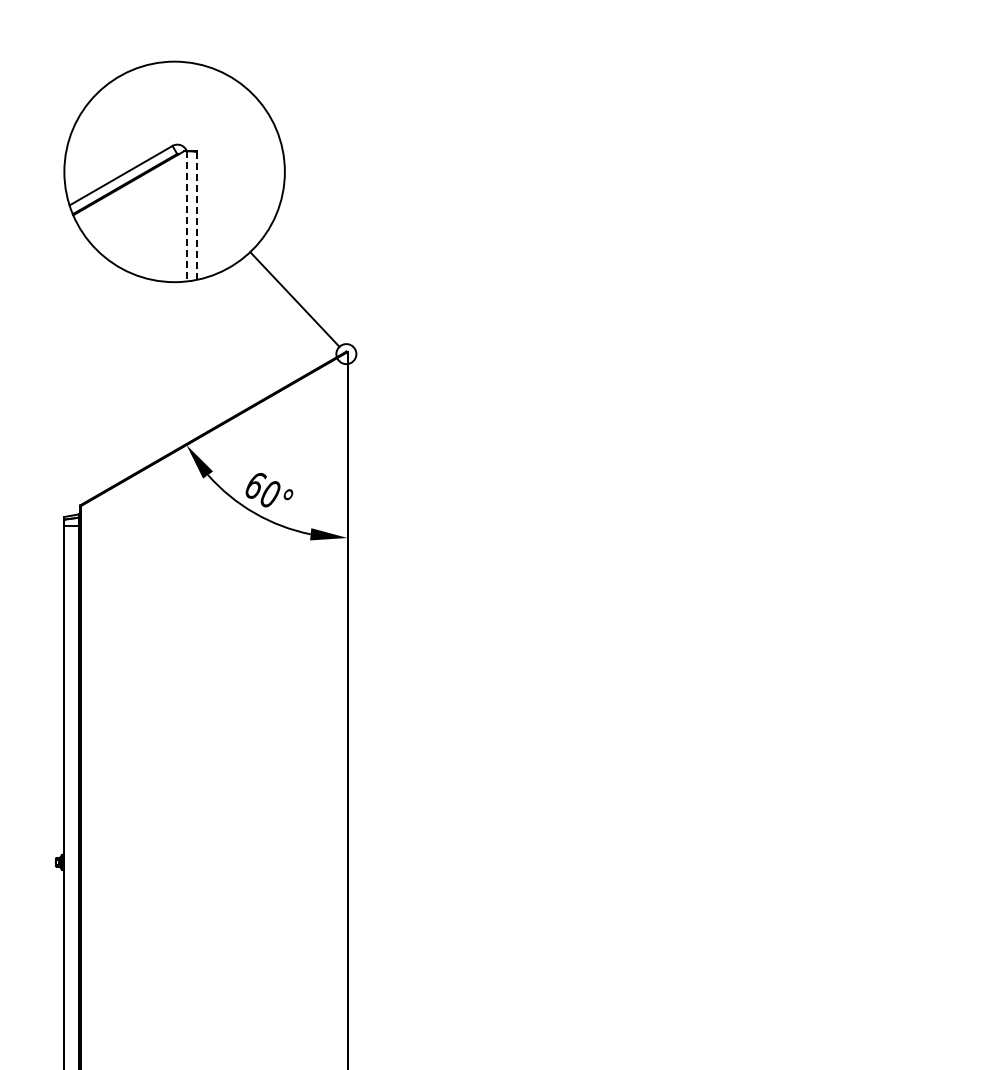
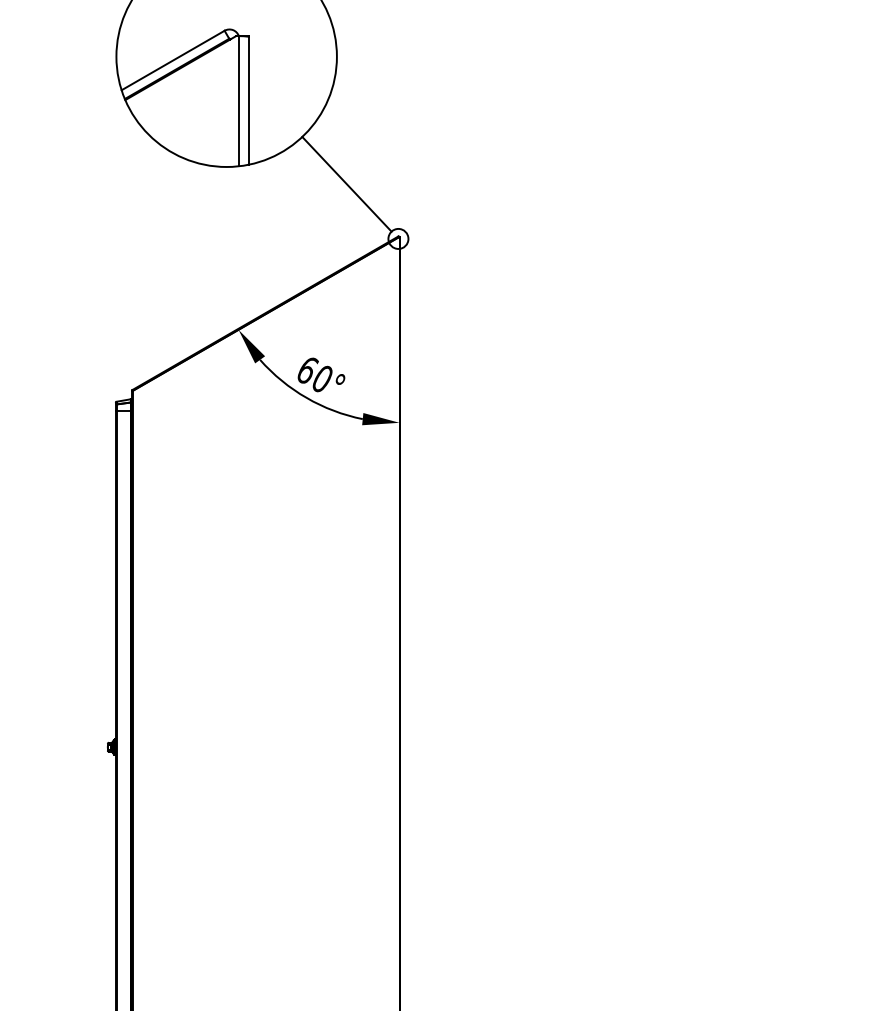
line: (186, 216) -> (238, 101), dashed -> solid
line: (196, 216) -> (248, 101), dashed -> solid

